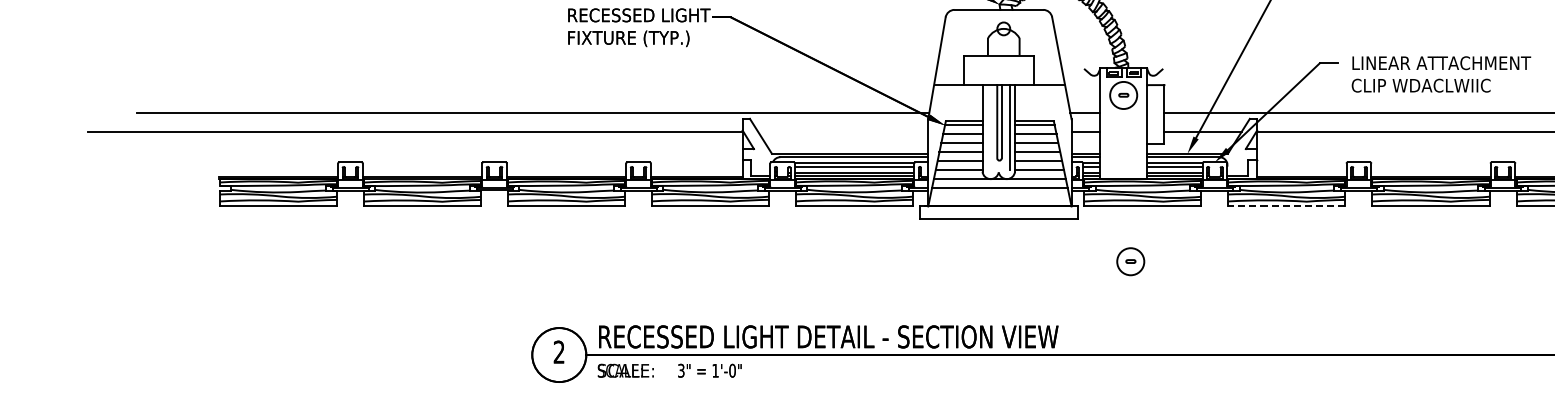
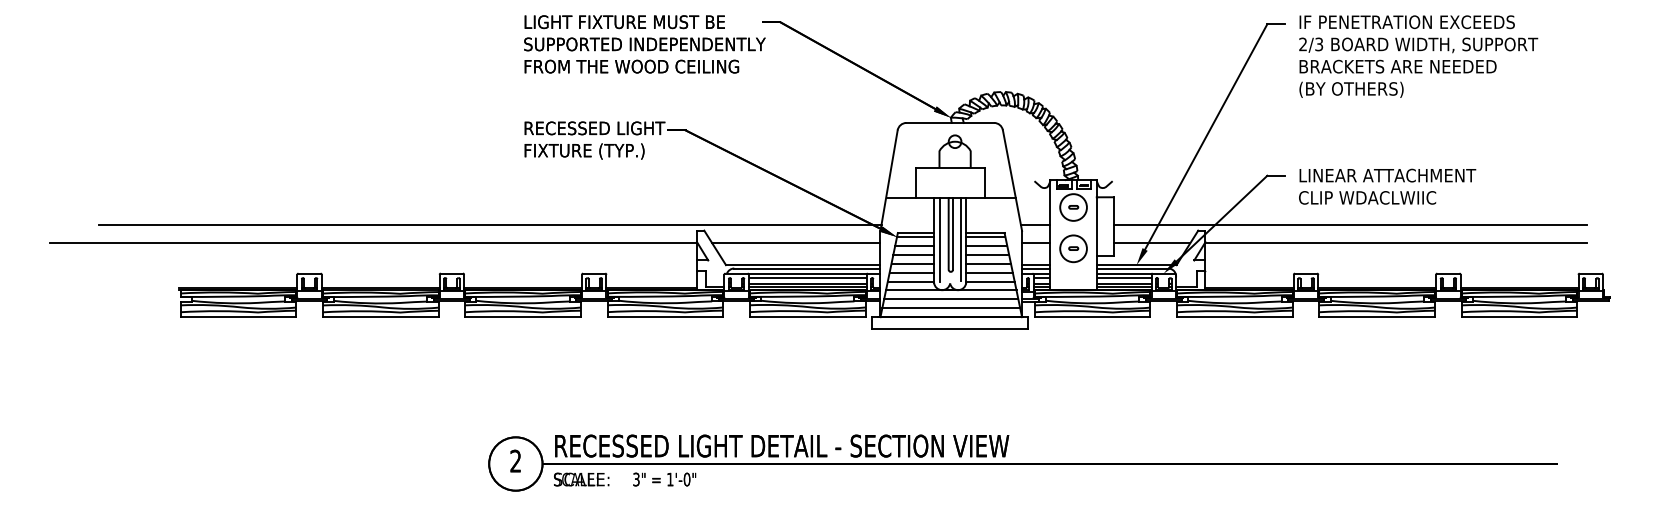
line: (989, 127) -> (940, 239), added
line: (843, 131) -> (796, 243), added
line: (1000, 197) -> (951, 308), added
line: (1286, 206) -> (1234, 317), dashed -> solid
part: (1130, 261) -> (1073, 248), moved

